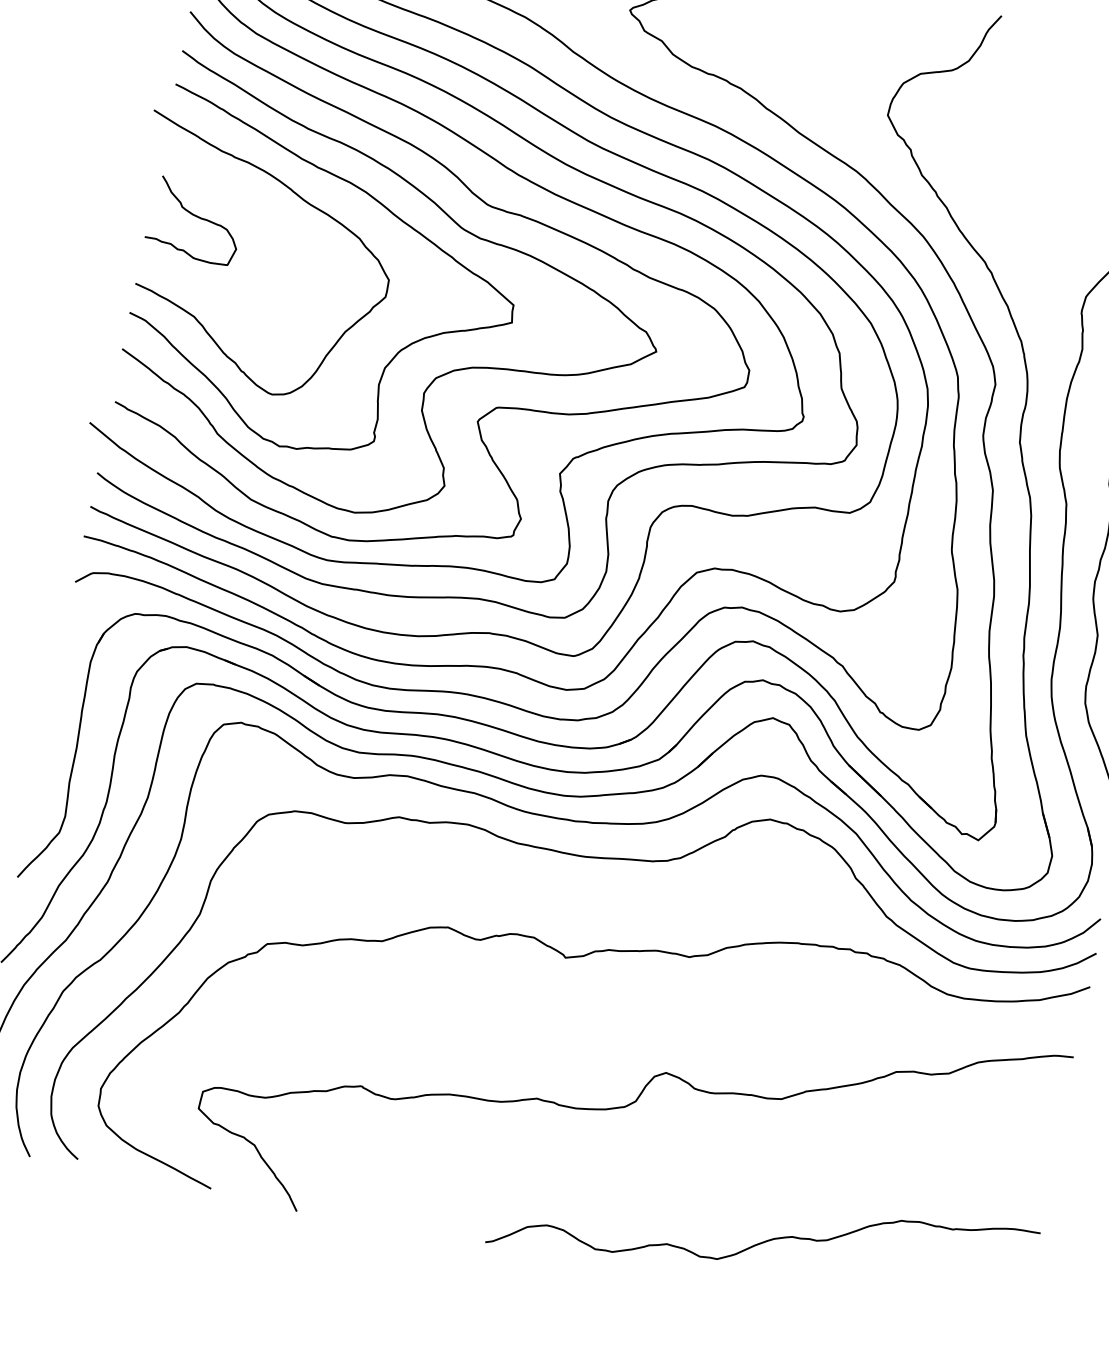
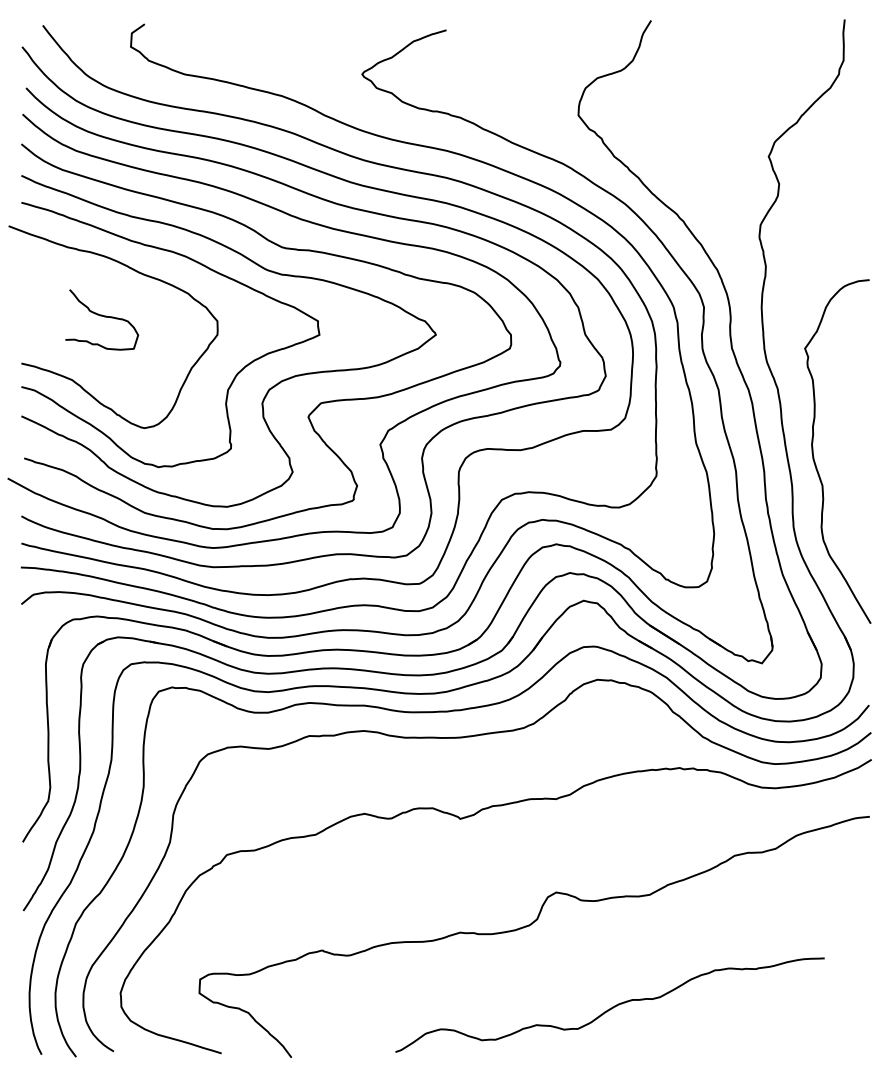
curve: (198, 218) -> (104, 317), moved
curve: (765, 1239) -> (612, 1006), moved

